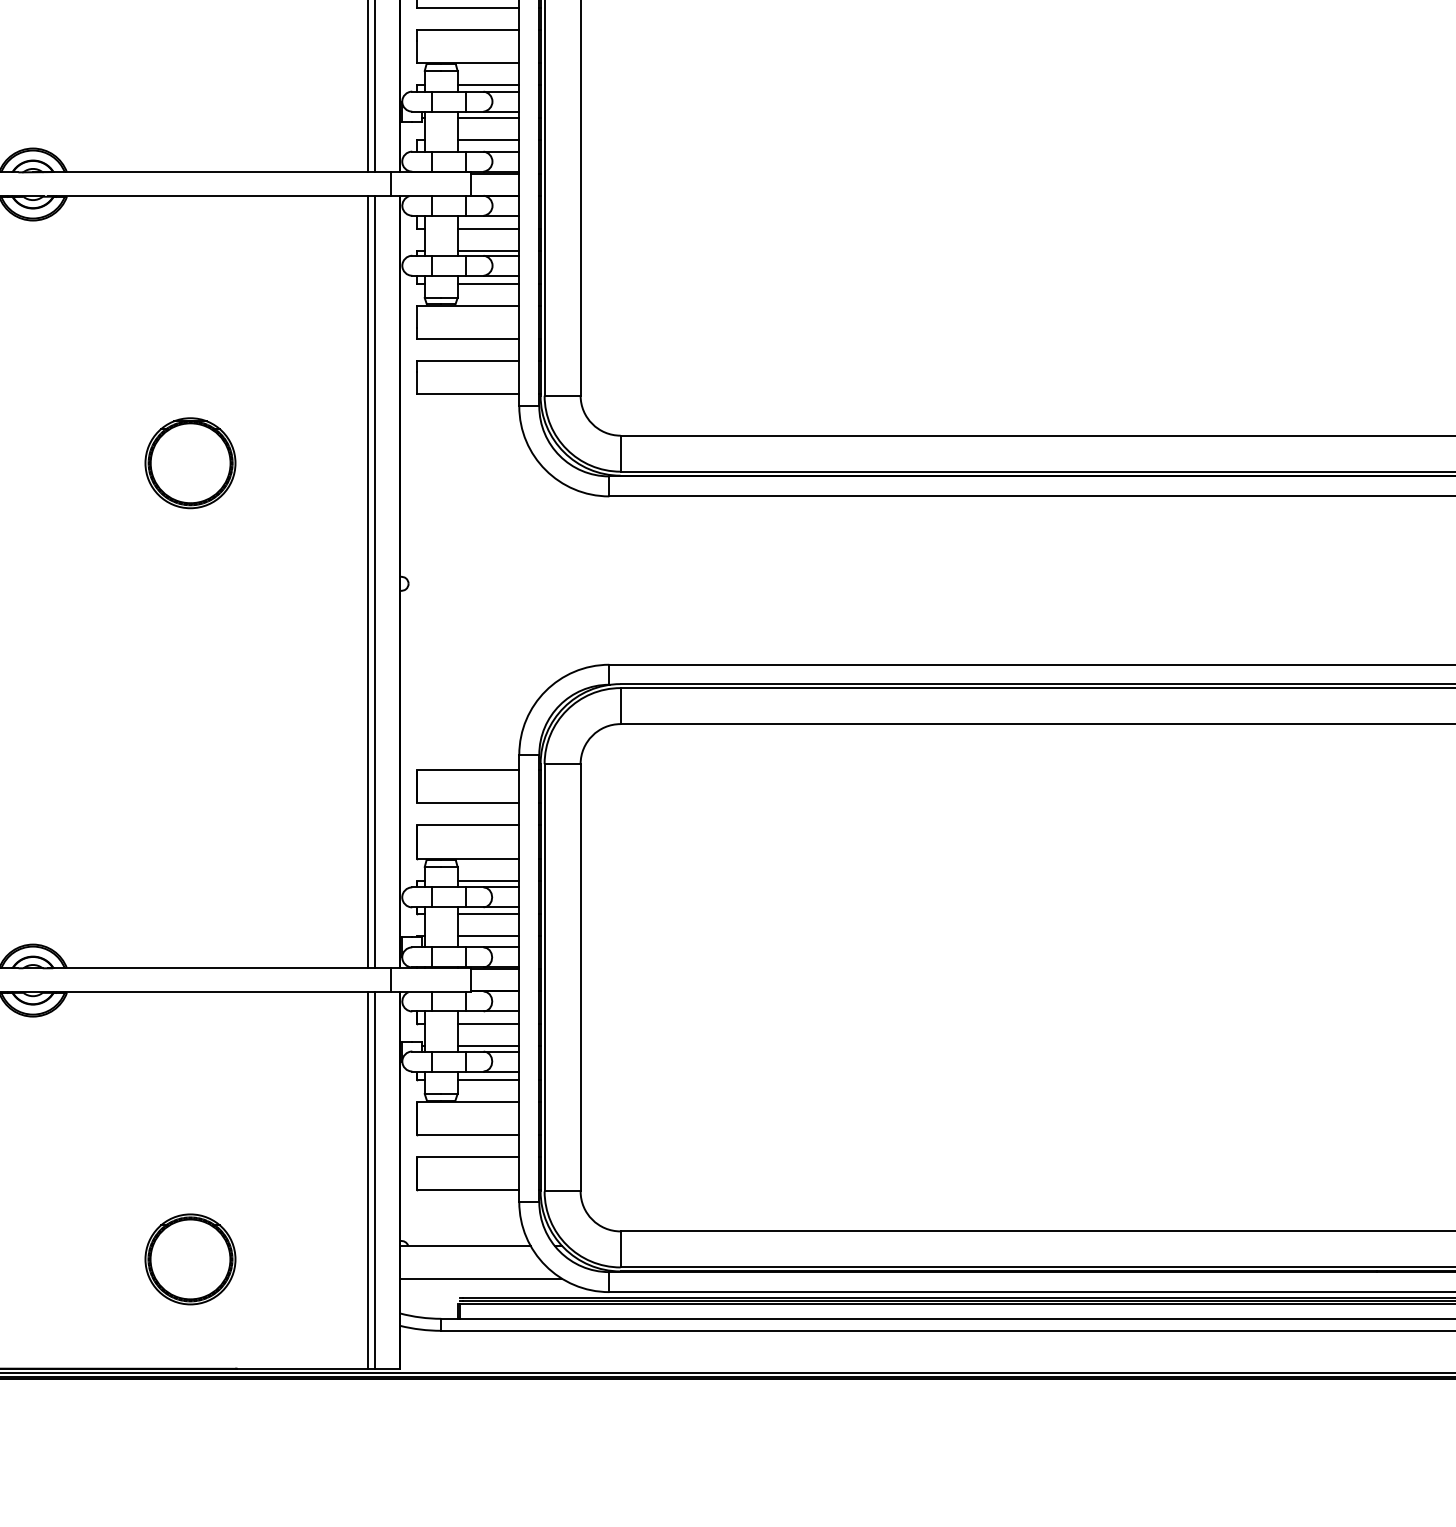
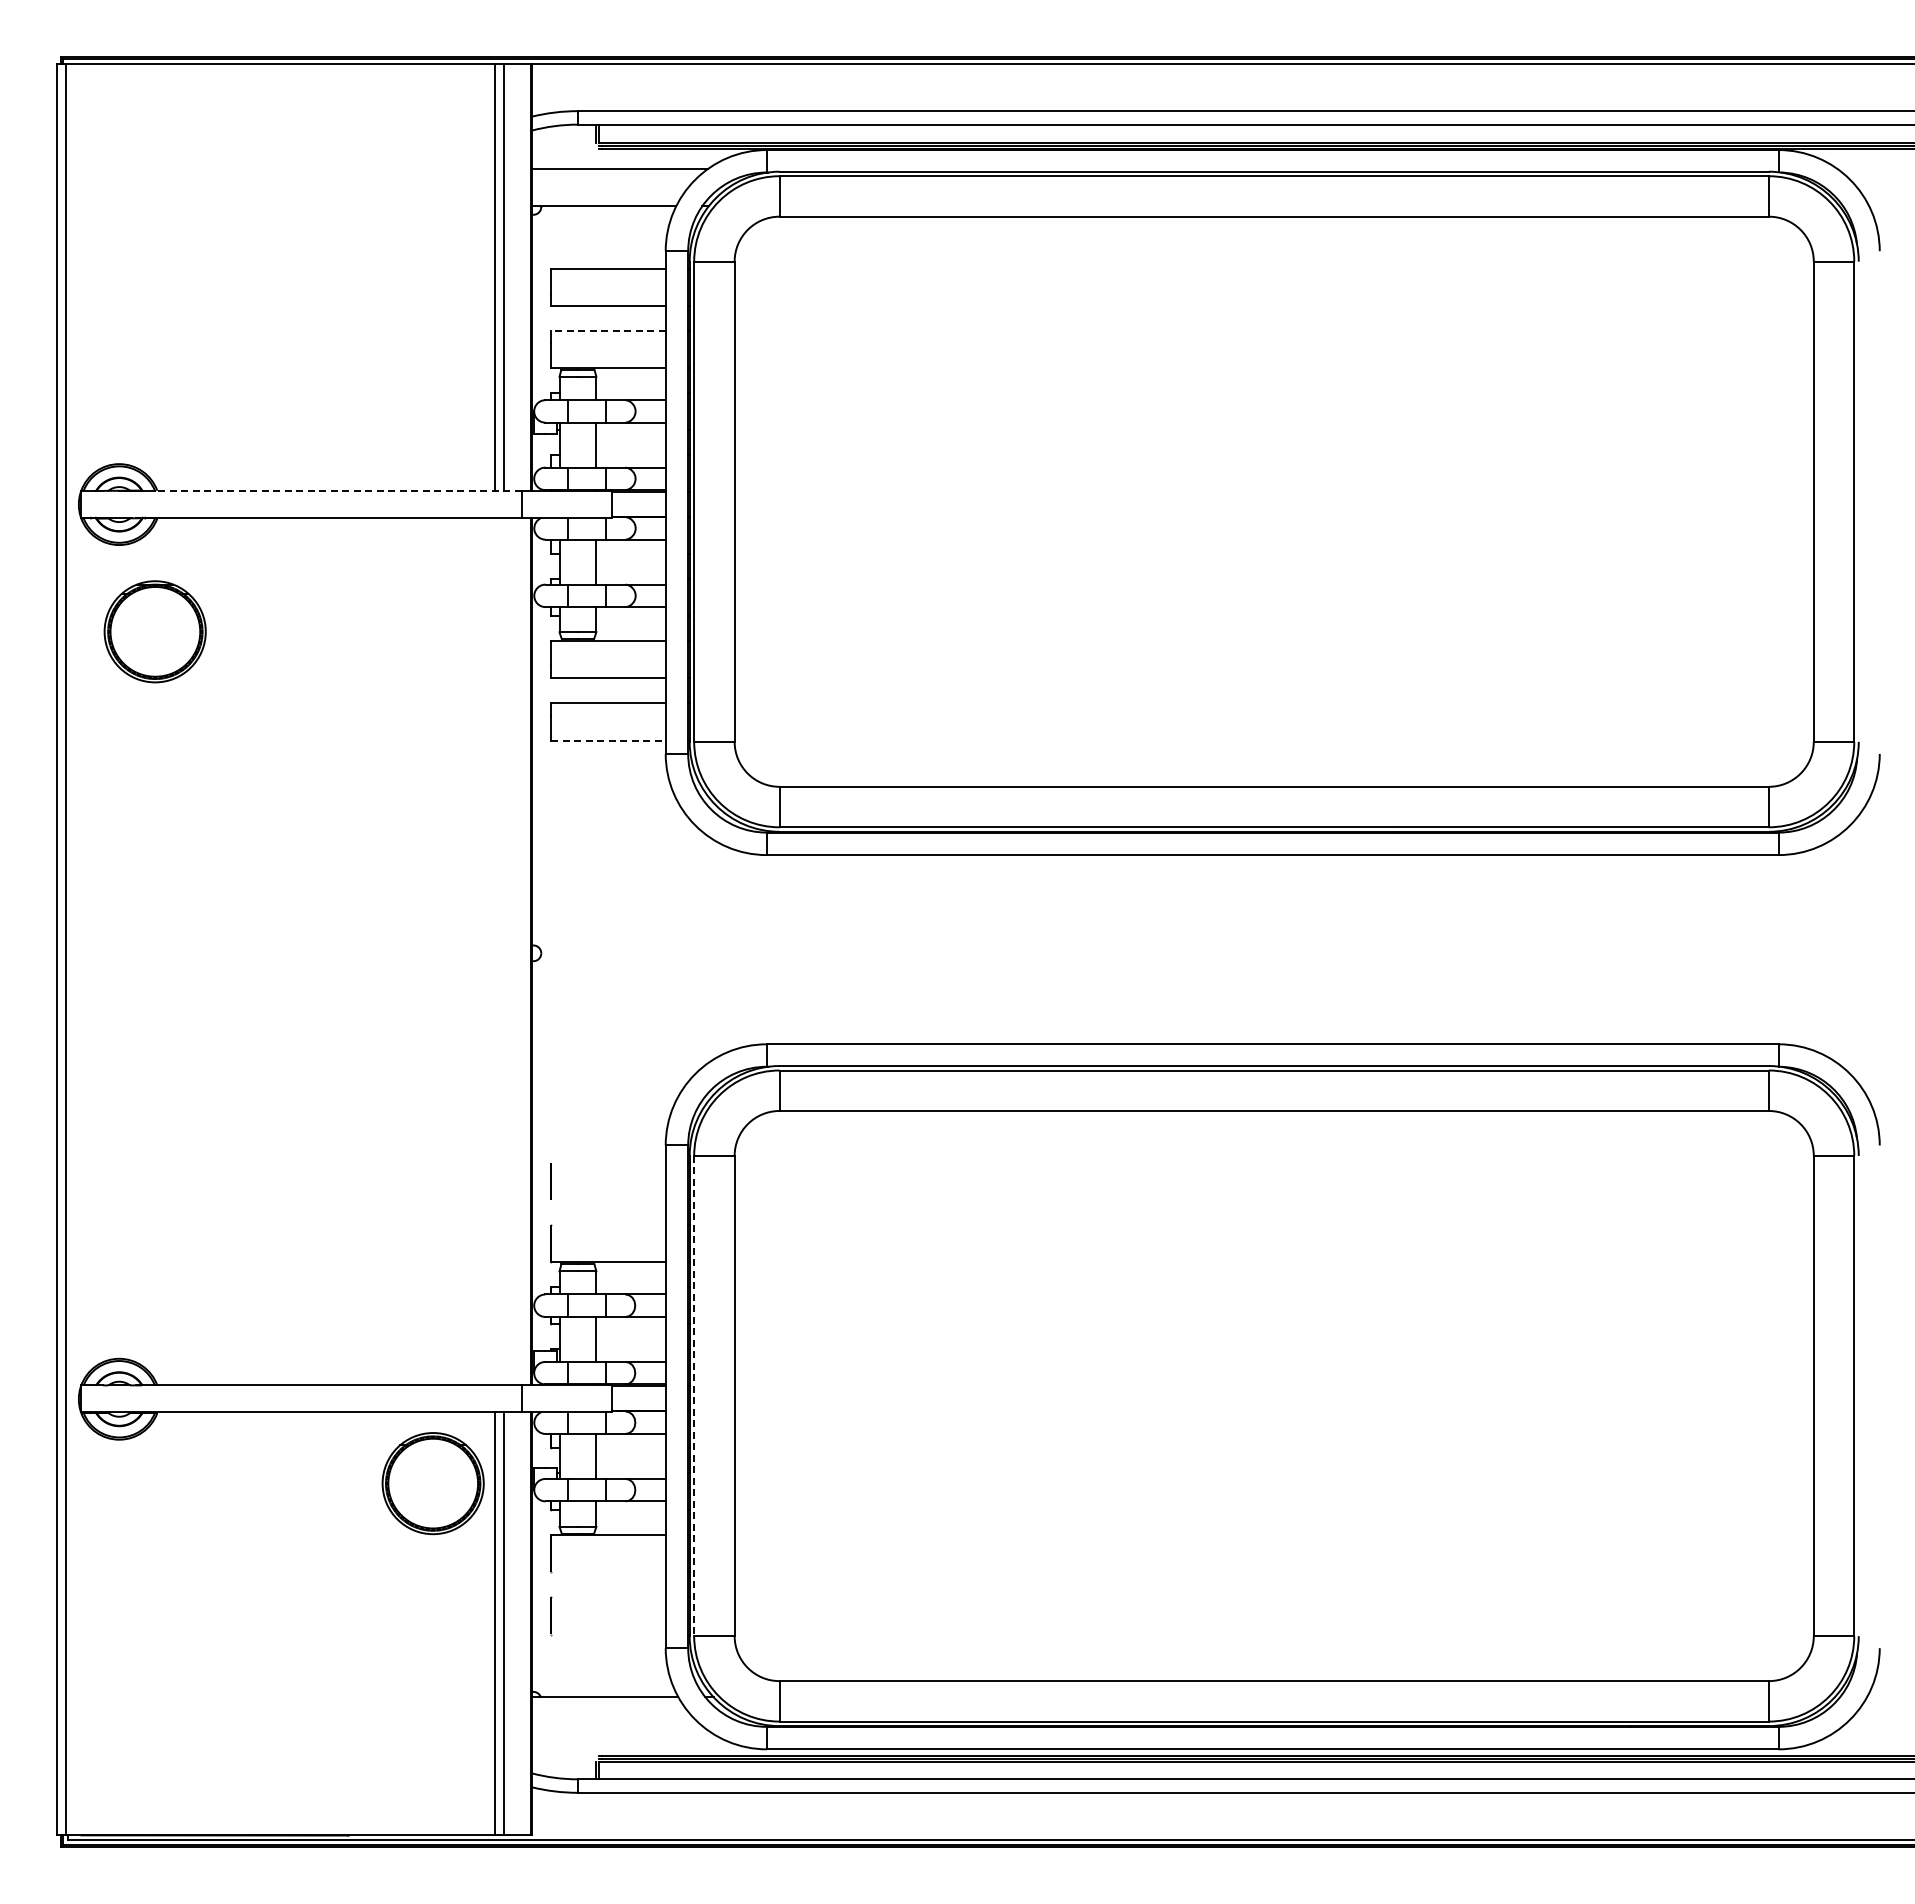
line: (467, 29) -> (607, 330), solid -> dashed
line: (487, 84) -> (630, 392), removed
line: (487, 118) -> (630, 430), removed
line: (487, 140) -> (630, 455), removed
line: (228, 172) -> (338, 490), solid -> dashed
line: (487, 228) -> (630, 554), removed
line: (487, 251) -> (630, 579), removed
line: (487, 284) -> (630, 616), removed
line: (468, 394) -> (608, 740), solid -> dashed
part: (189, 462) -> (154, 631), moved
line: (367, 582) -> (495, 951), removed
line: (374, 582) -> (503, 951), removed
line: (467, 769) -> (607, 1162), removed
line: (467, 803) -> (607, 1200), removed
line: (467, 825) -> (607, 1224), removed
line: (487, 880) -> (630, 1286), removed
line: (487, 914) -> (630, 1324), removed
line: (487, 935) -> (630, 1348), removed
line: (544, 978) -> (694, 1396), solid -> dashed
line: (487, 1024) -> (630, 1448), removed
line: (487, 1046) -> (630, 1473), removed
line: (487, 1079) -> (630, 1510), removed
line: (467, 1134) -> (607, 1572), removed
line: (467, 1157) -> (607, 1597), removed
line: (467, 1189) -> (607, 1634), removed
part: (189, 1259) -> (432, 1483), moved
line: (480, 1278) -> (622, 1734), removed

